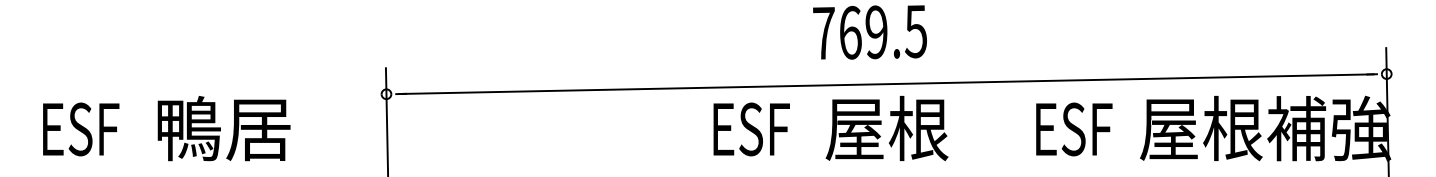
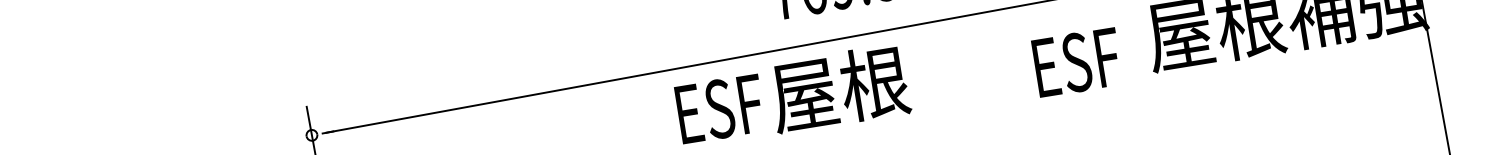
text: (886, 128) -> (838, 88), moved
text: (1074, 129) -> (1077, 62), moved

